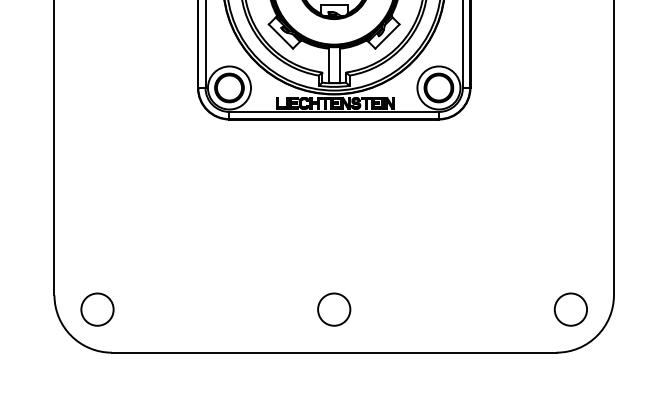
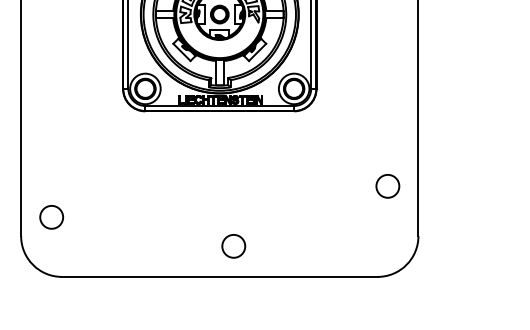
circle: (97, 309) -> (51, 217), moved
circle: (333, 309) -> (233, 246), moved
circle: (570, 309) -> (387, 186), moved

